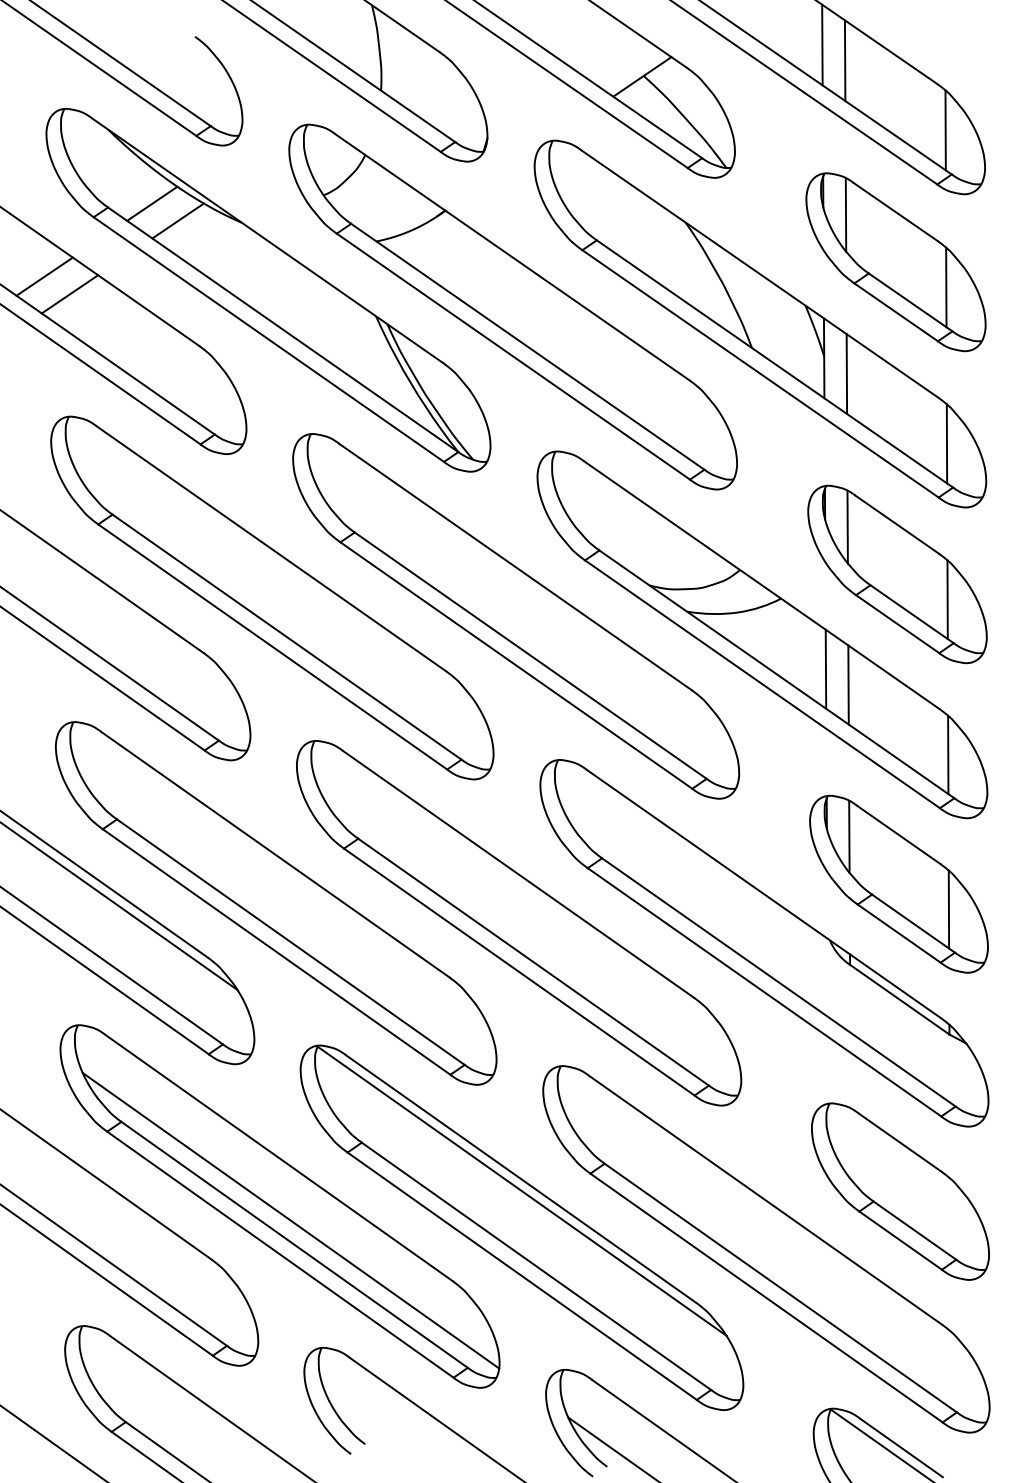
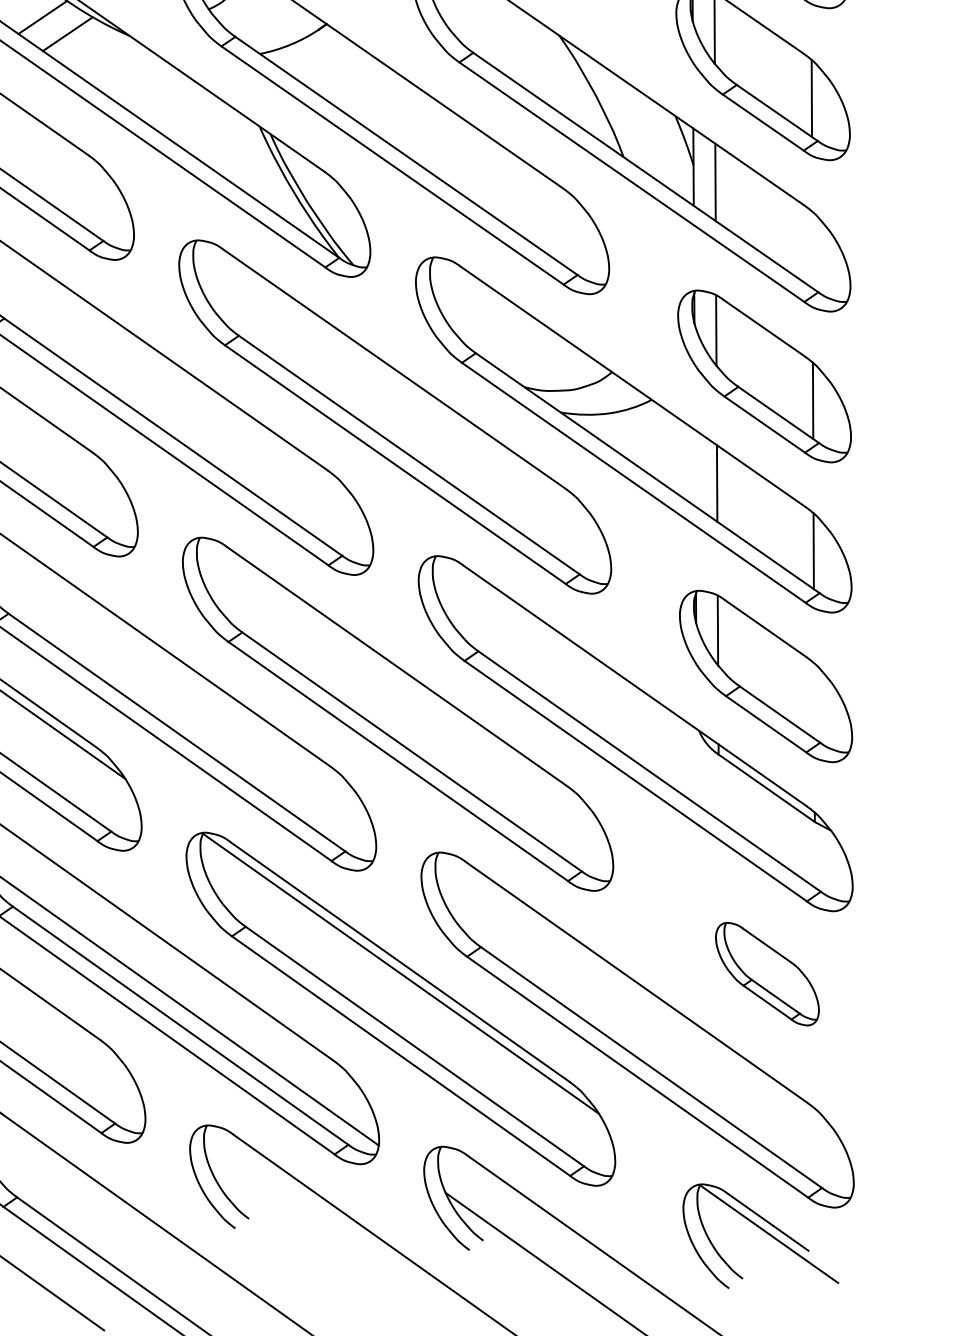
line: (946, 443) -> (812, 249), removed
line: (825, 668) -> (694, 467), removed
line: (948, 909) -> (813, 700), removed
part: (900, 1191) -> (767, 974), size x0.6

